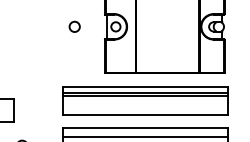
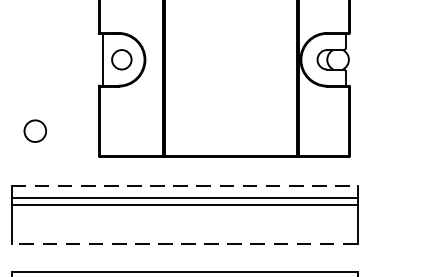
circle: (74, 26) -> (34, 130), moved
line: (146, 86) -> (186, 185), solid -> dashed
line: (145, 114) -> (183, 243), solid -> dashed

